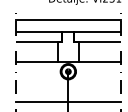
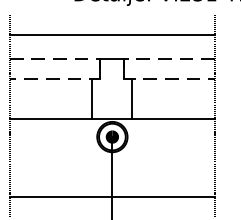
line: (62, 37) -> (100, 69), solid -> dashed
line: (74, 37) -> (124, 69), solid -> dashed

